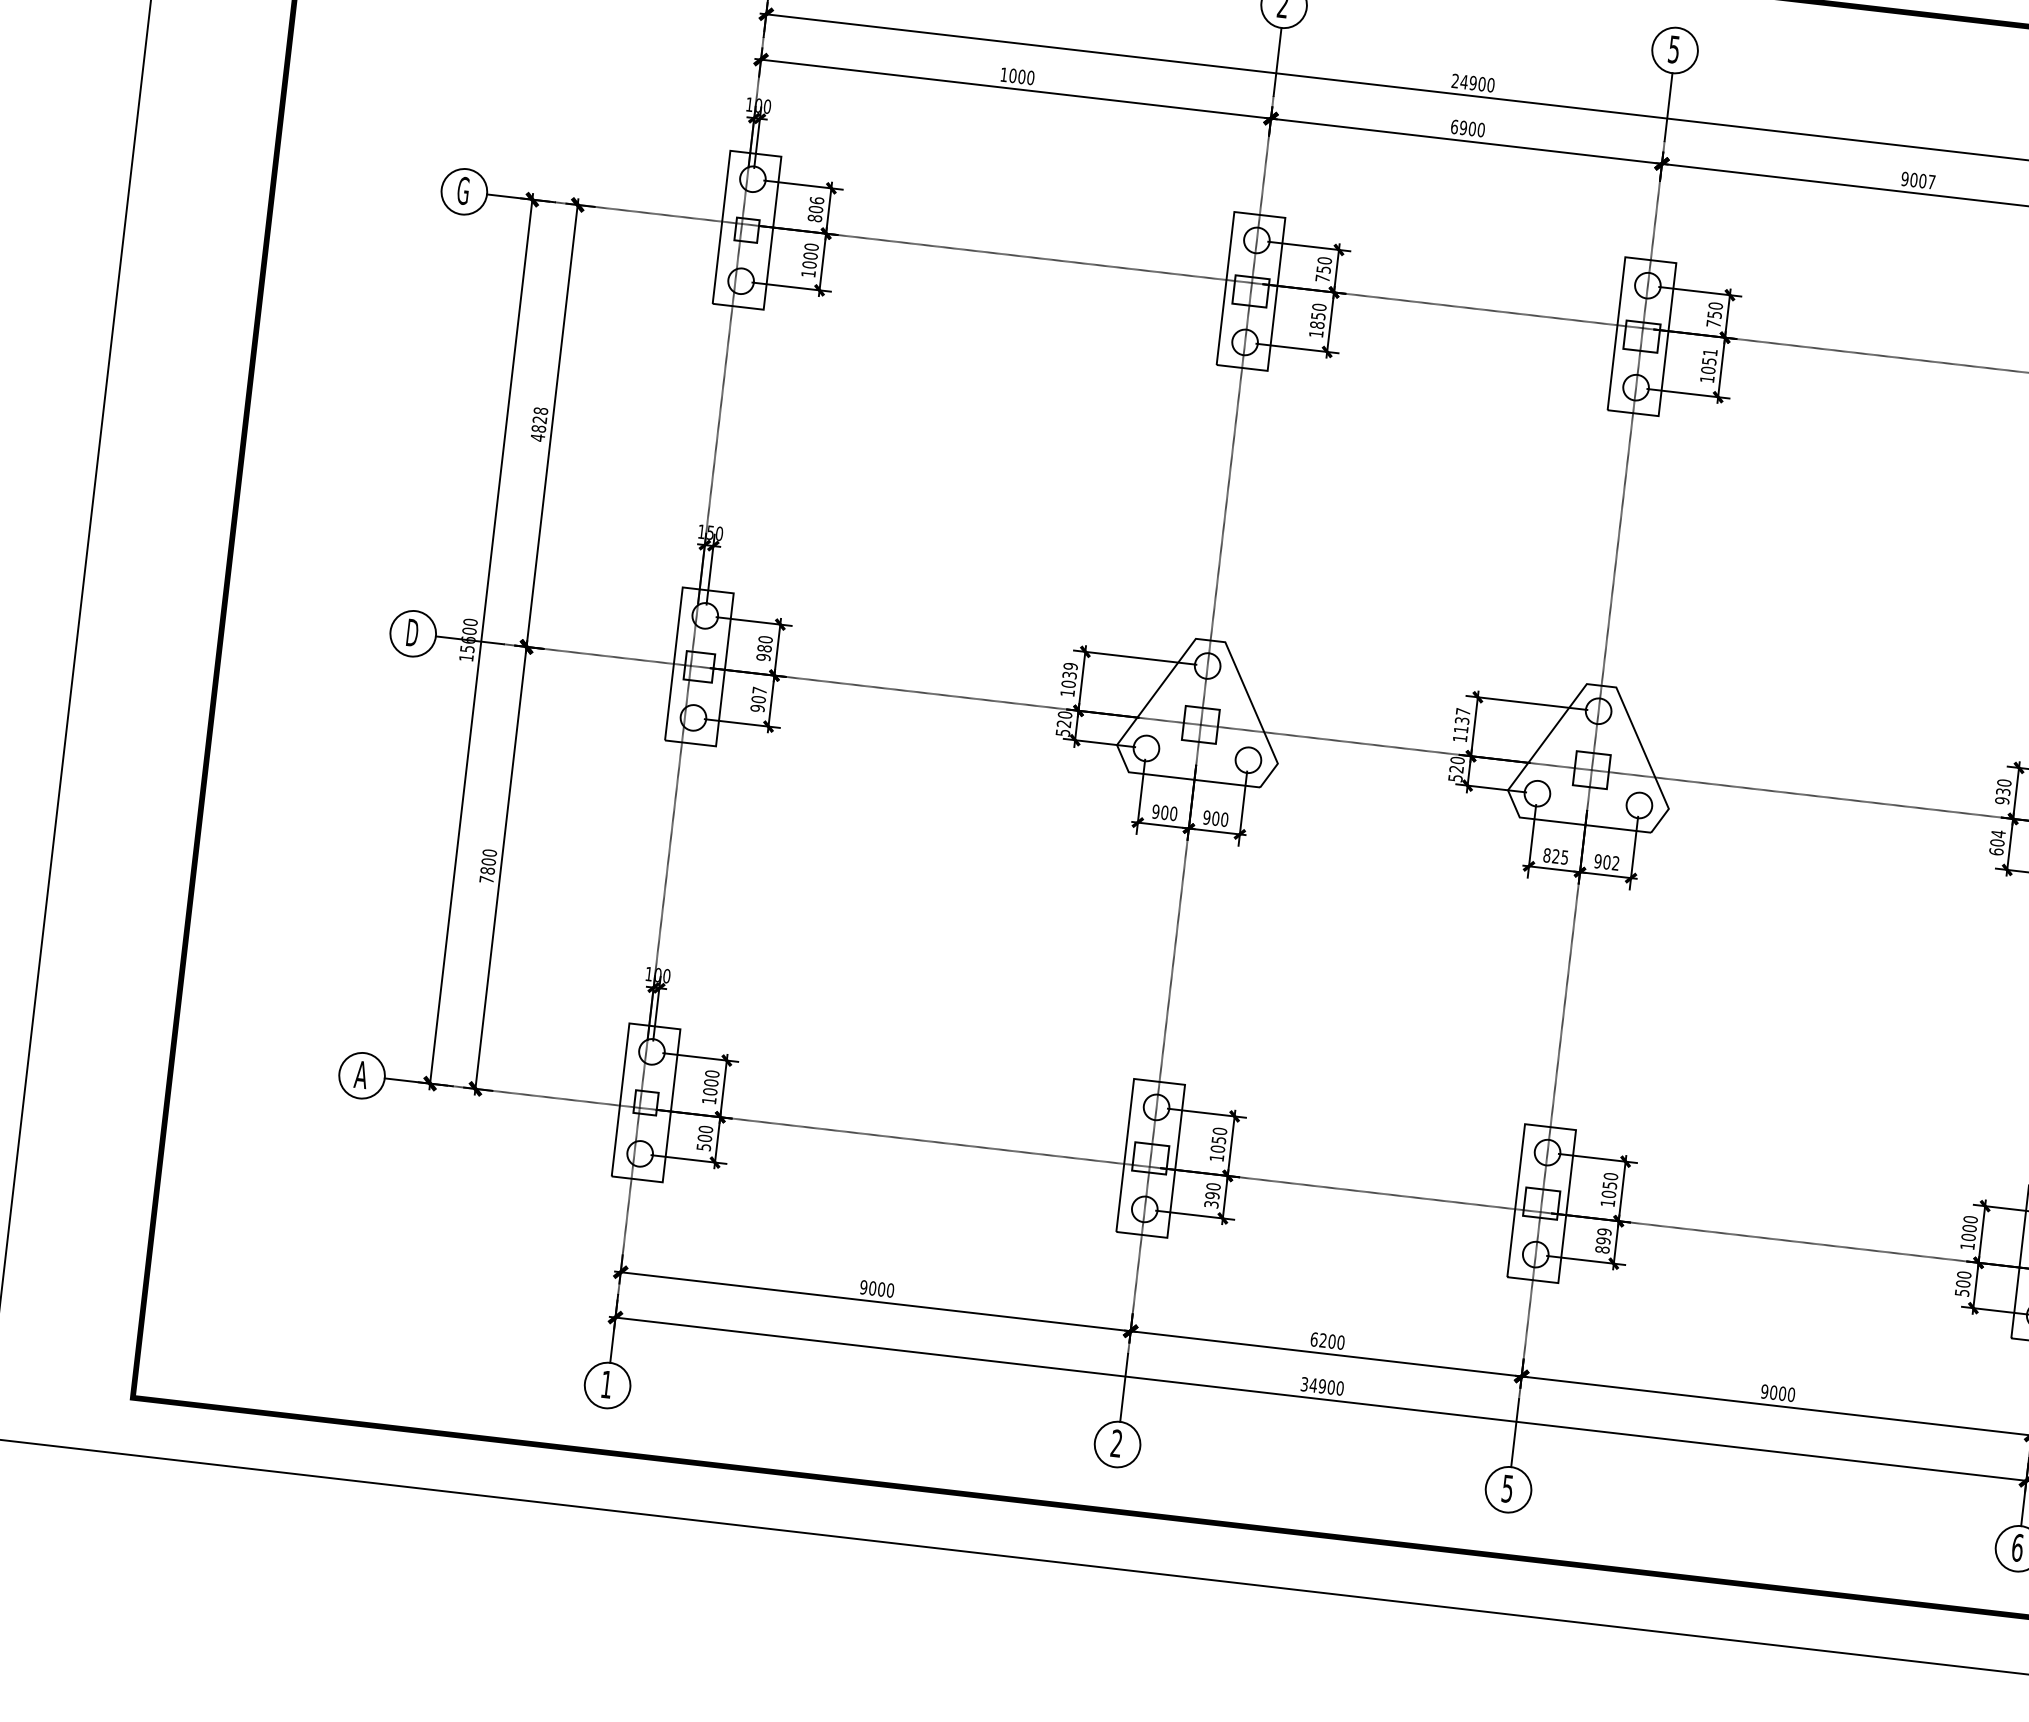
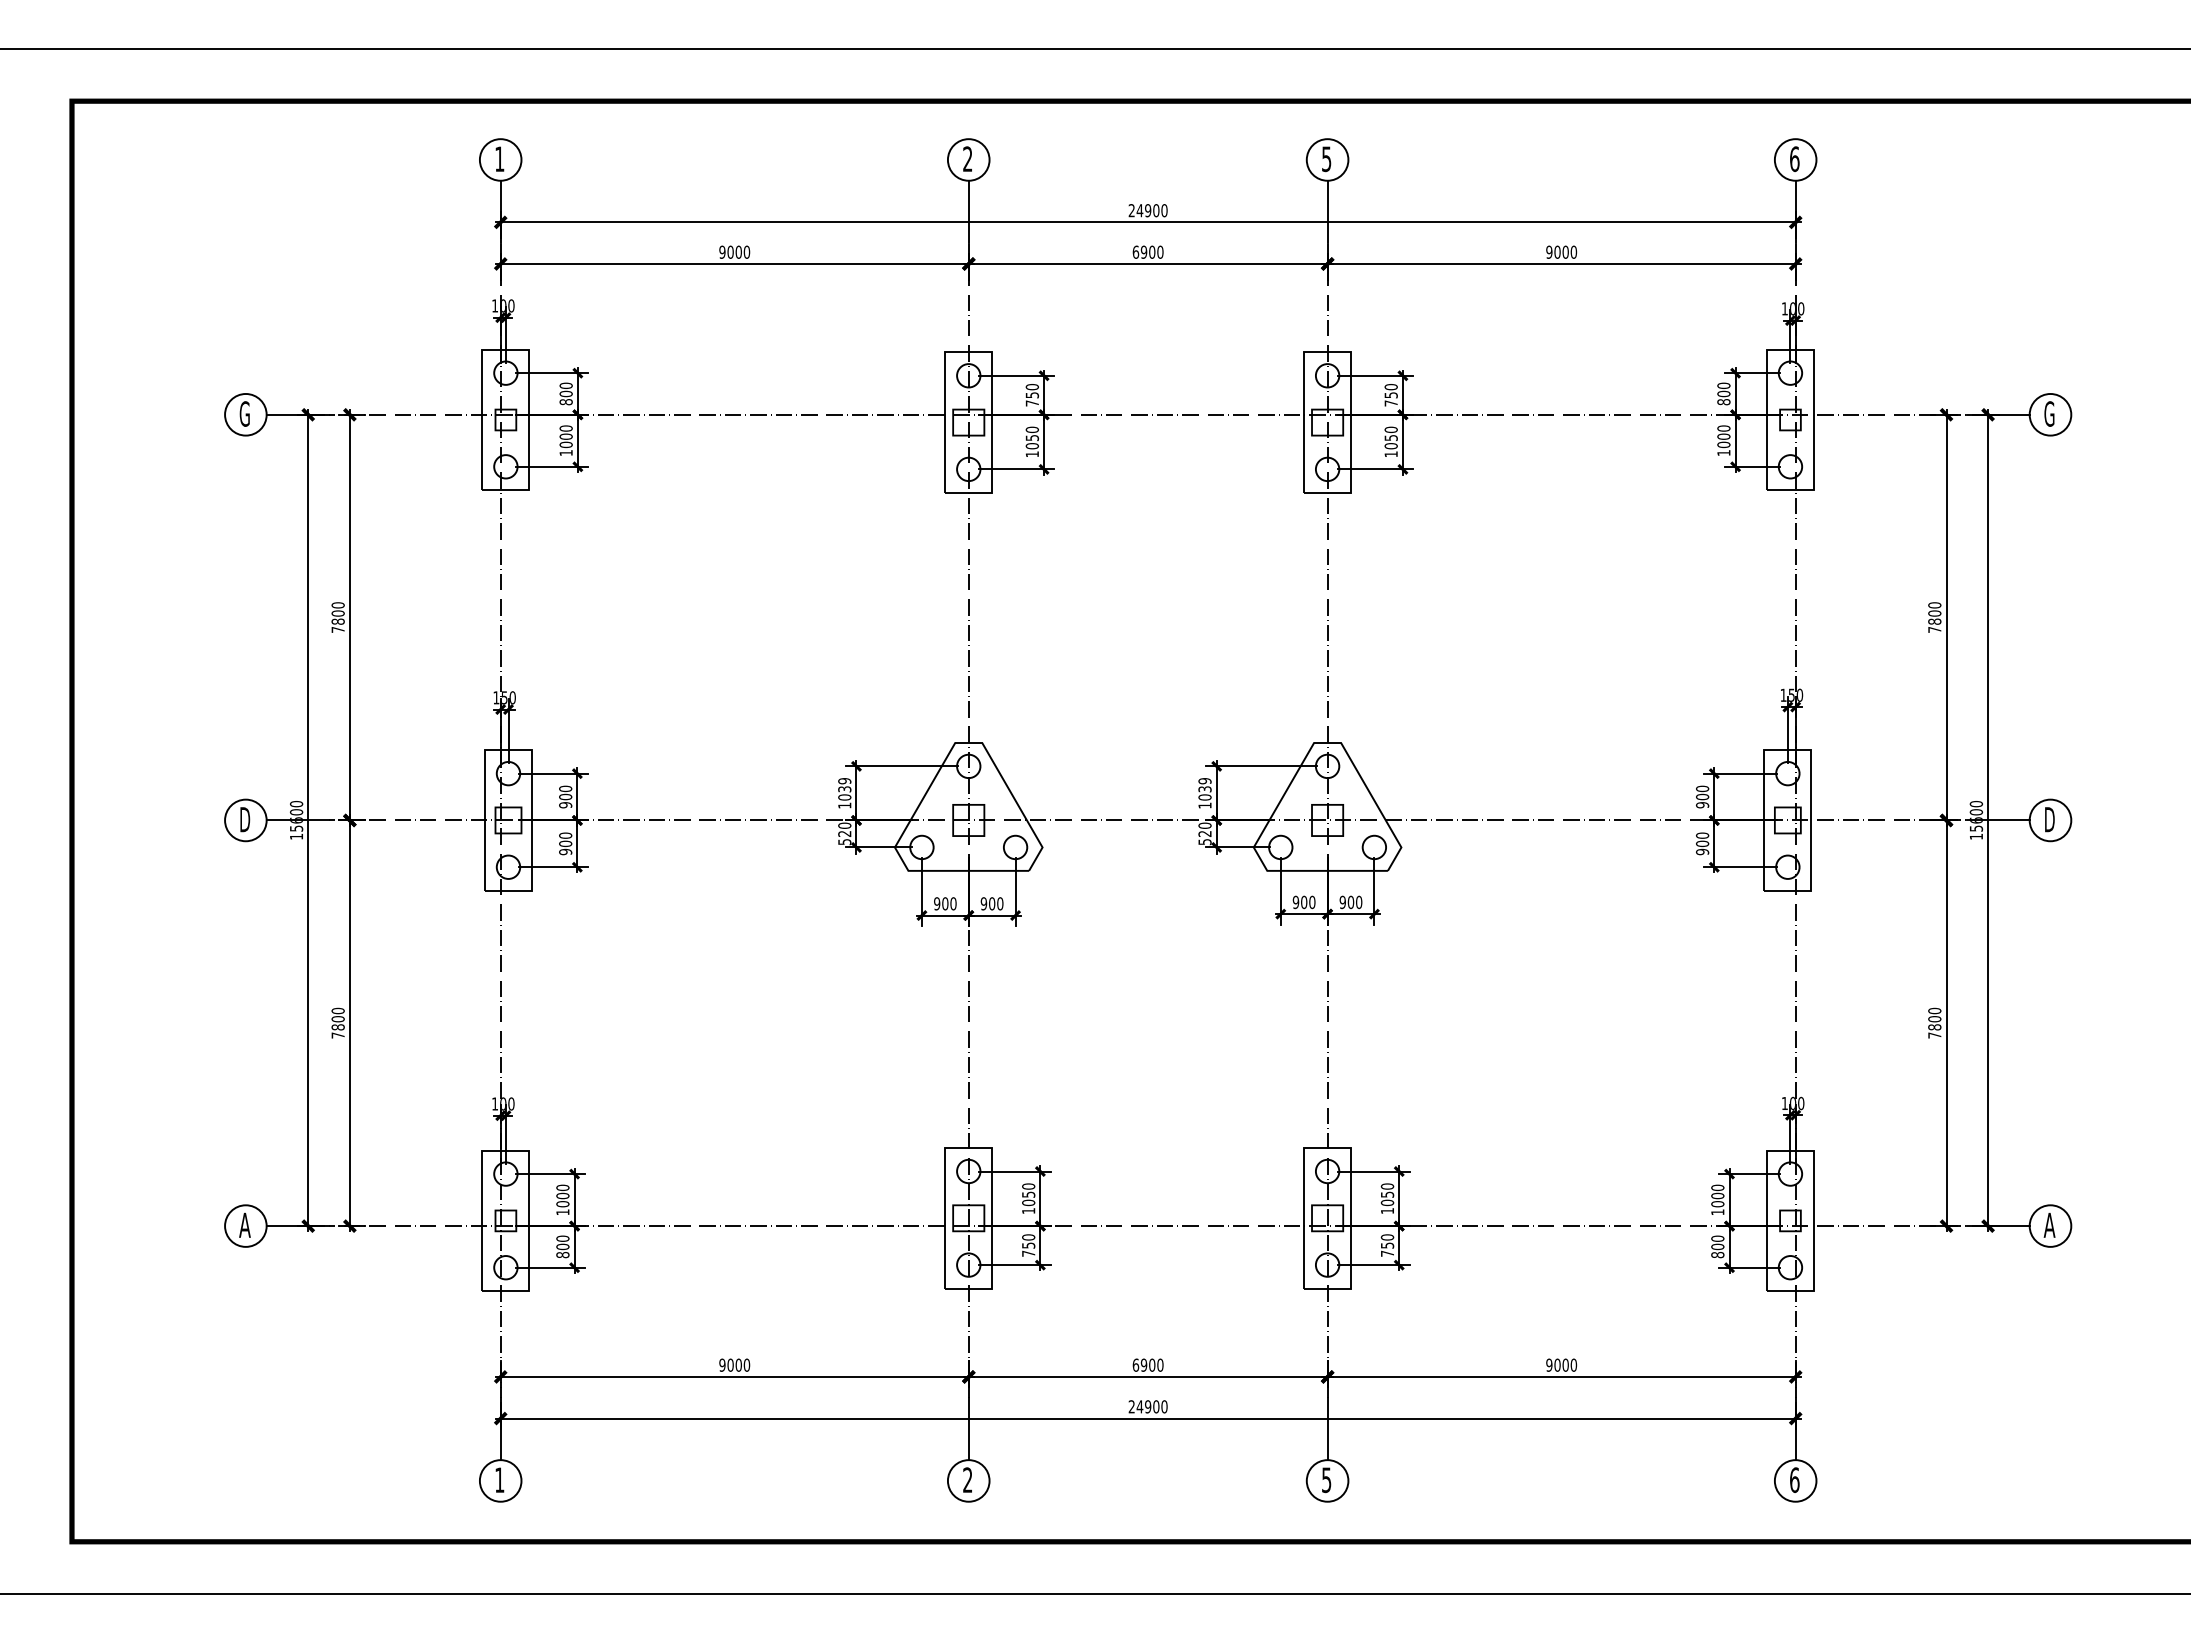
text: (1004, 73) -> (722, 251), 1000 -> 9000
text: (1931, 181) -> (1573, 251), 9007 -> 9000
text: (816, 200) -> (565, 385), 806 -> 800
text: (1317, 325) -> (1032, 446), 1850 -> 1050
text: (1709, 352) -> (1390, 429), 1051 -> 1050
text: (538, 424) -> (337, 617), 4828 -> 7800
text: (764, 647) -> (565, 796), 980 -> 900
text: (759, 690) -> (565, 835), 907 -> 900
text: (1461, 720) -> (1204, 789), 1137 -> 1039
text: (2003, 791) -> (1702, 796), 930 -> 900
text: (1997, 842) -> (1702, 843), 604 -> 900
text: (1555, 856) -> (1303, 902), 825 -> 900
text: (1616, 863) -> (1359, 902), 902 -> 900
text: (703, 1147) -> (562, 1255), 500 -> 800
text: (1211, 1199) -> (1028, 1249), 390 -> 750
text: (1603, 1240) -> (1387, 1245), 899 -> 750
text: (1961, 1293) -> (1717, 1255), 500 -> 800
text: (1322, 1339) -> (1143, 1364), 6200 -> 6900
text: (1304, 1383) -> (1131, 1406), 34900 -> 24900

